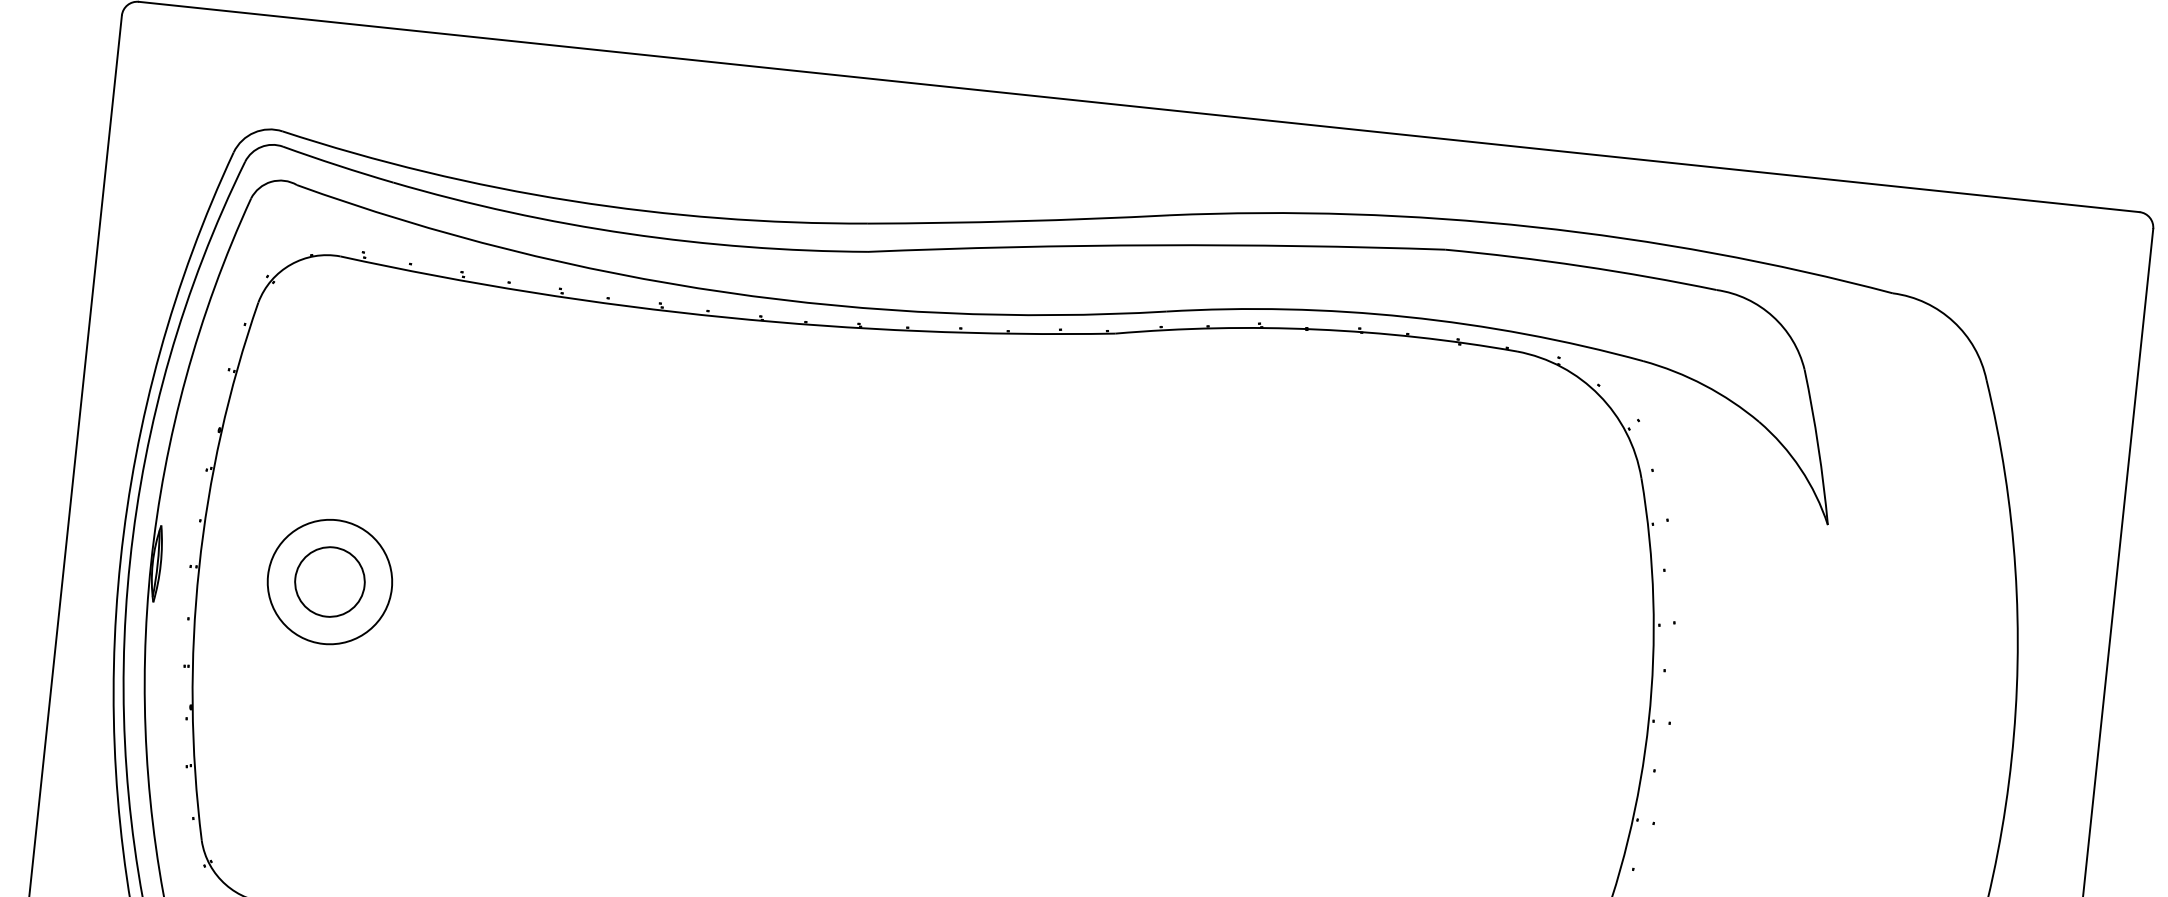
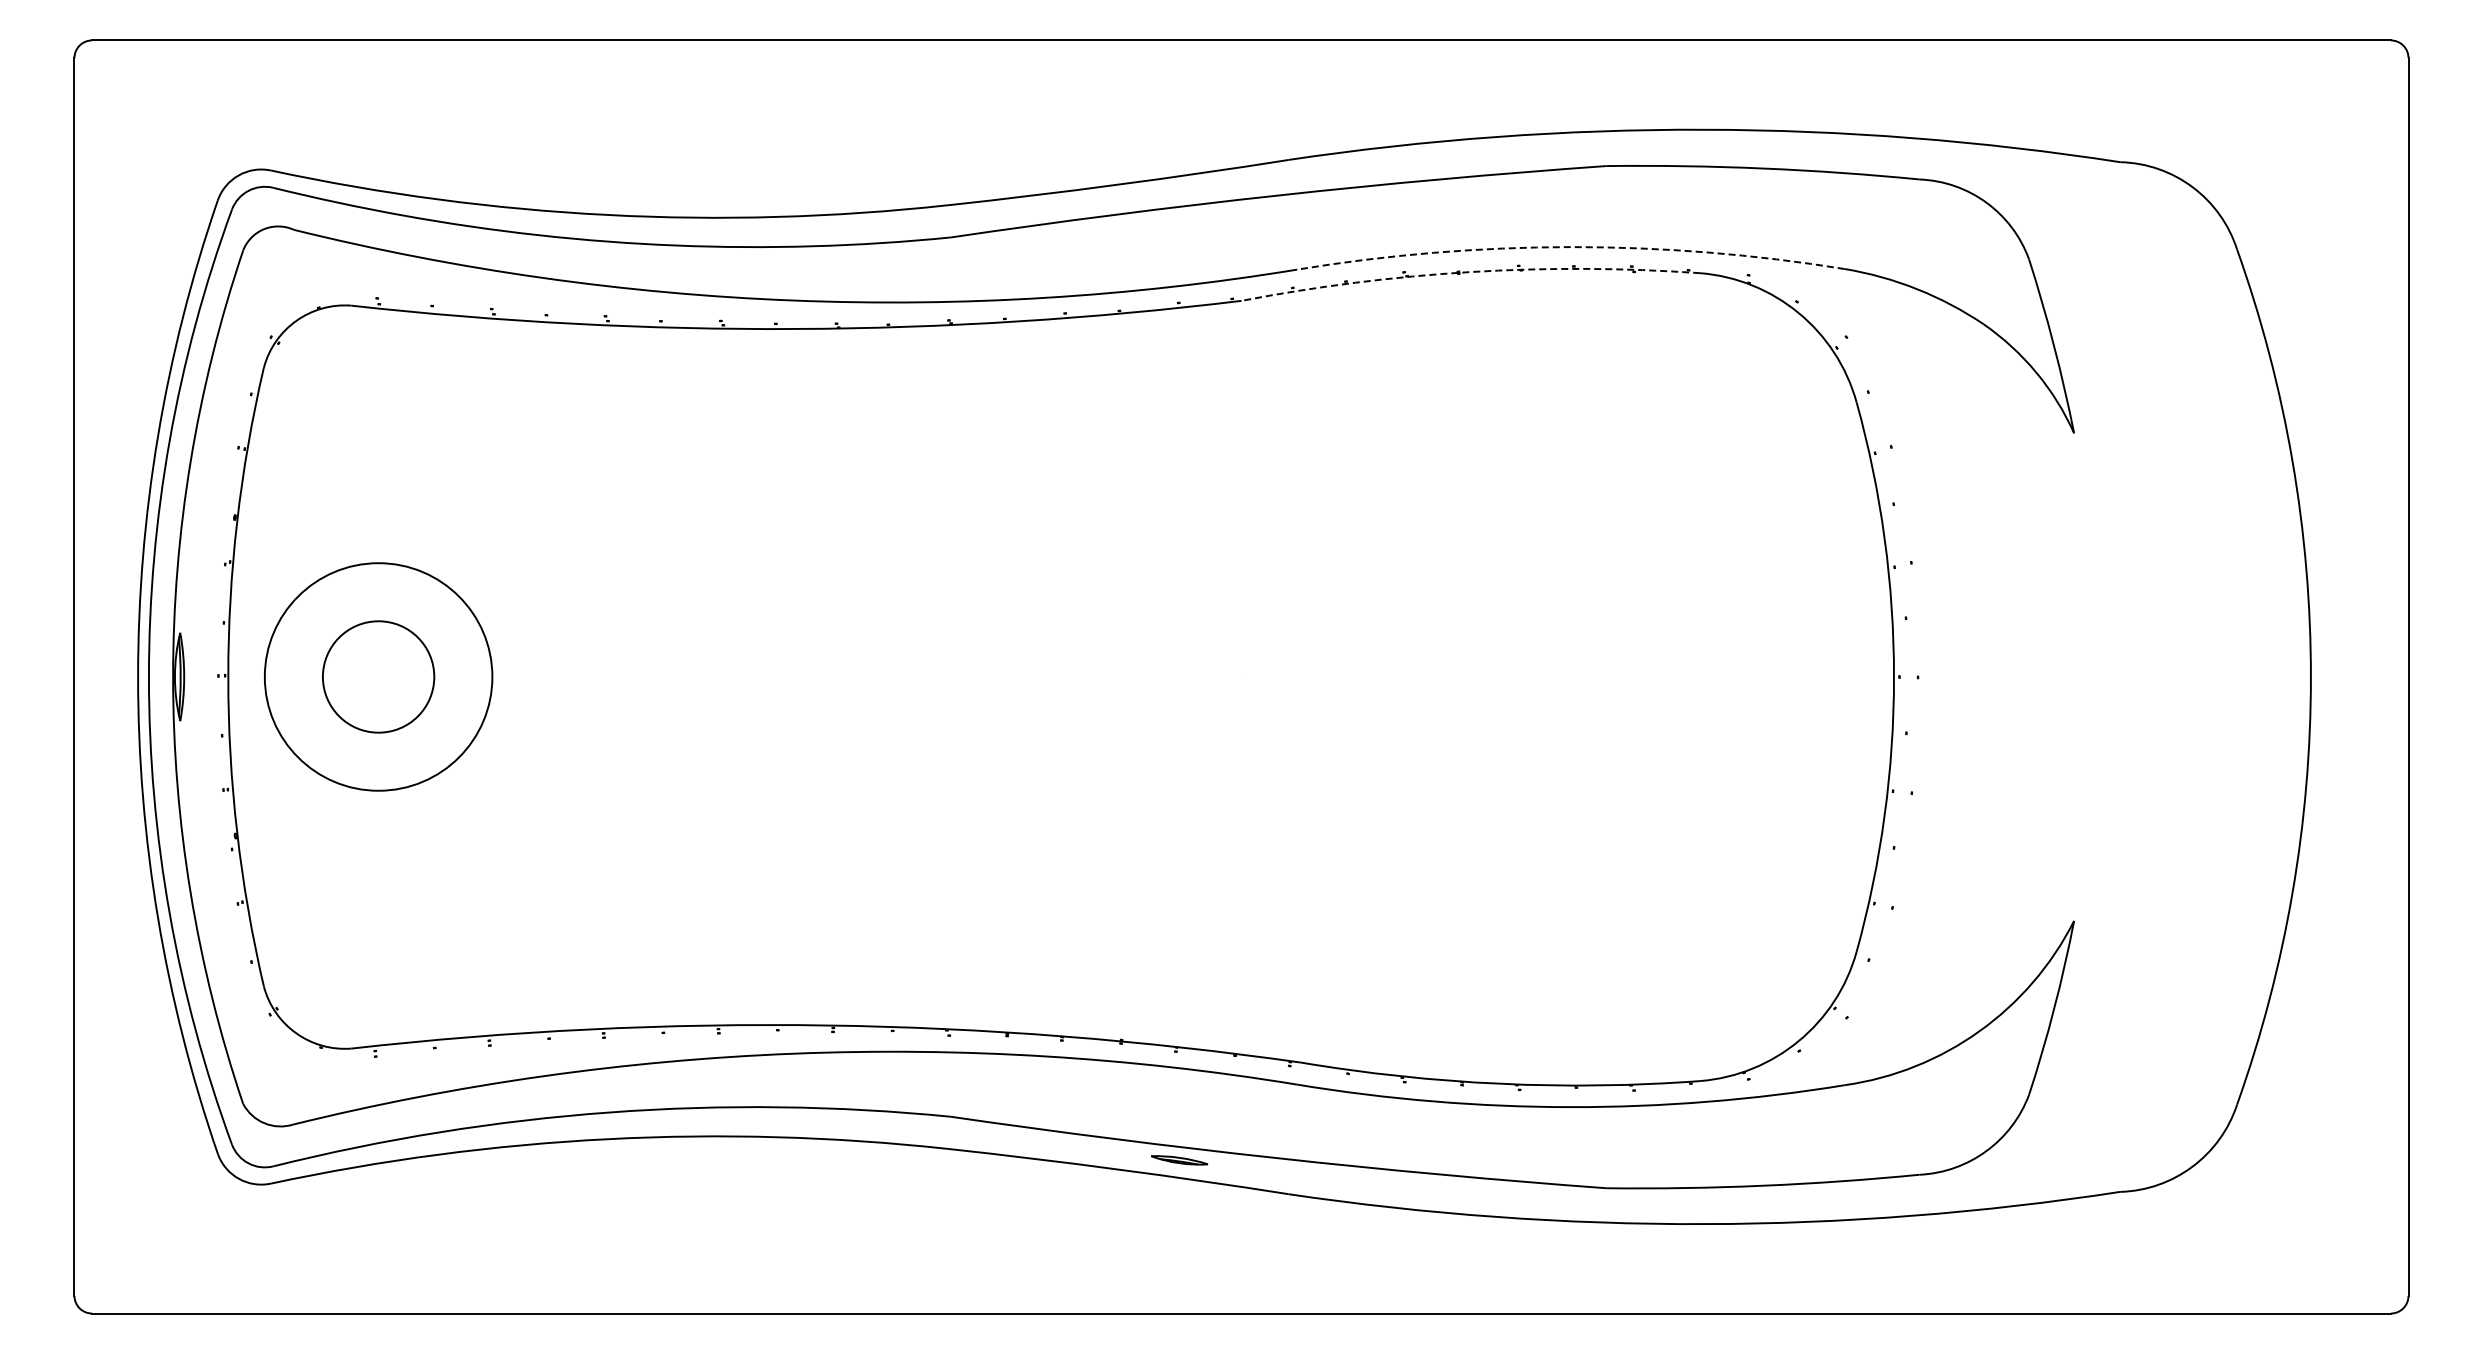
arc: (1406, 317) -> (1570, 247), solid -> dashed
arc: (1316, 329) -> (1469, 272), solid -> dashed
circle: (329, 581) -> (378, 676), size x1.4
circle: (329, 581) -> (378, 676), size x1.6

